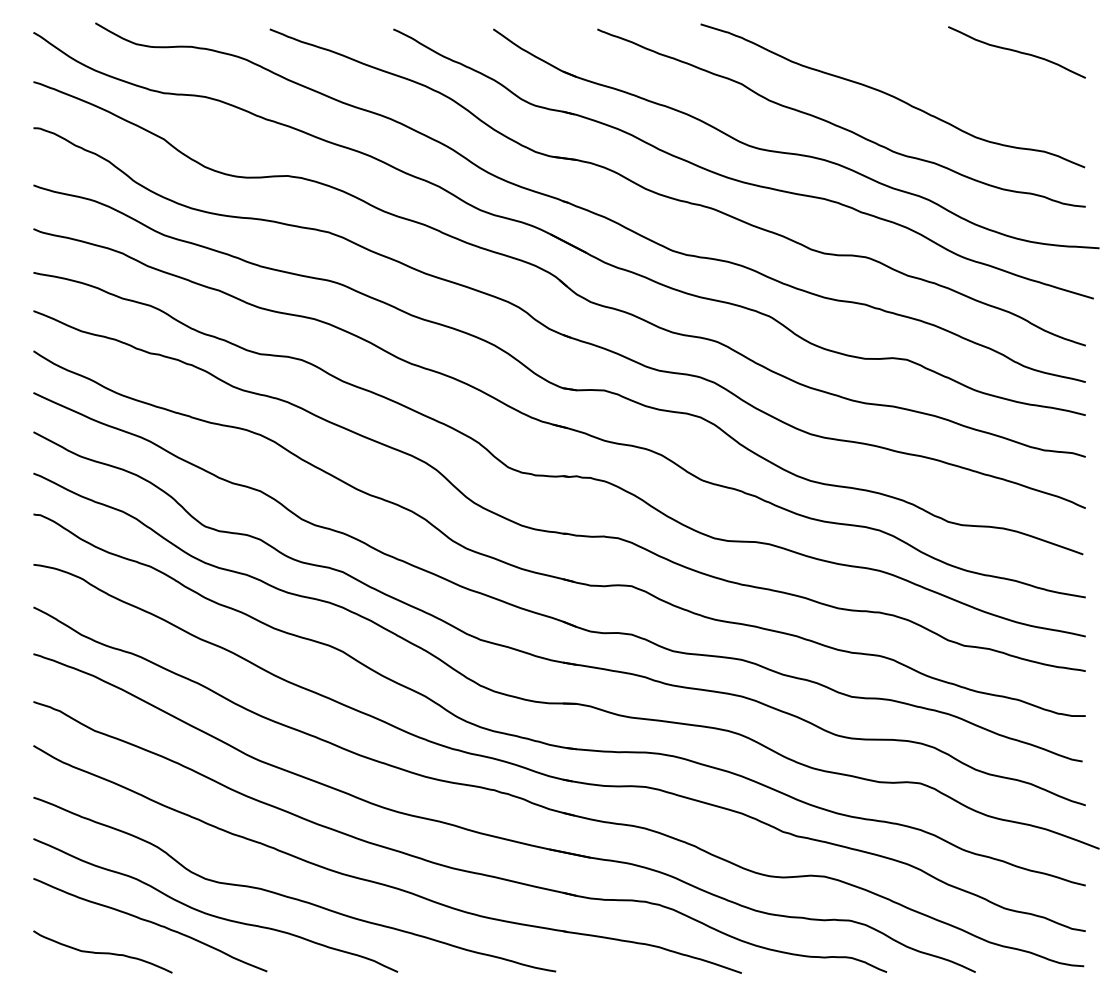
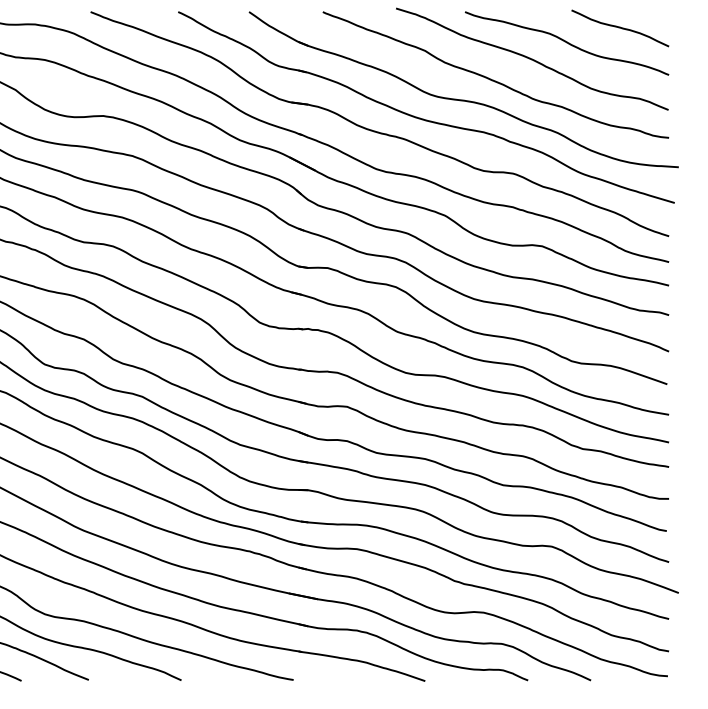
curve: (941, 73) -> (566, 43), added

